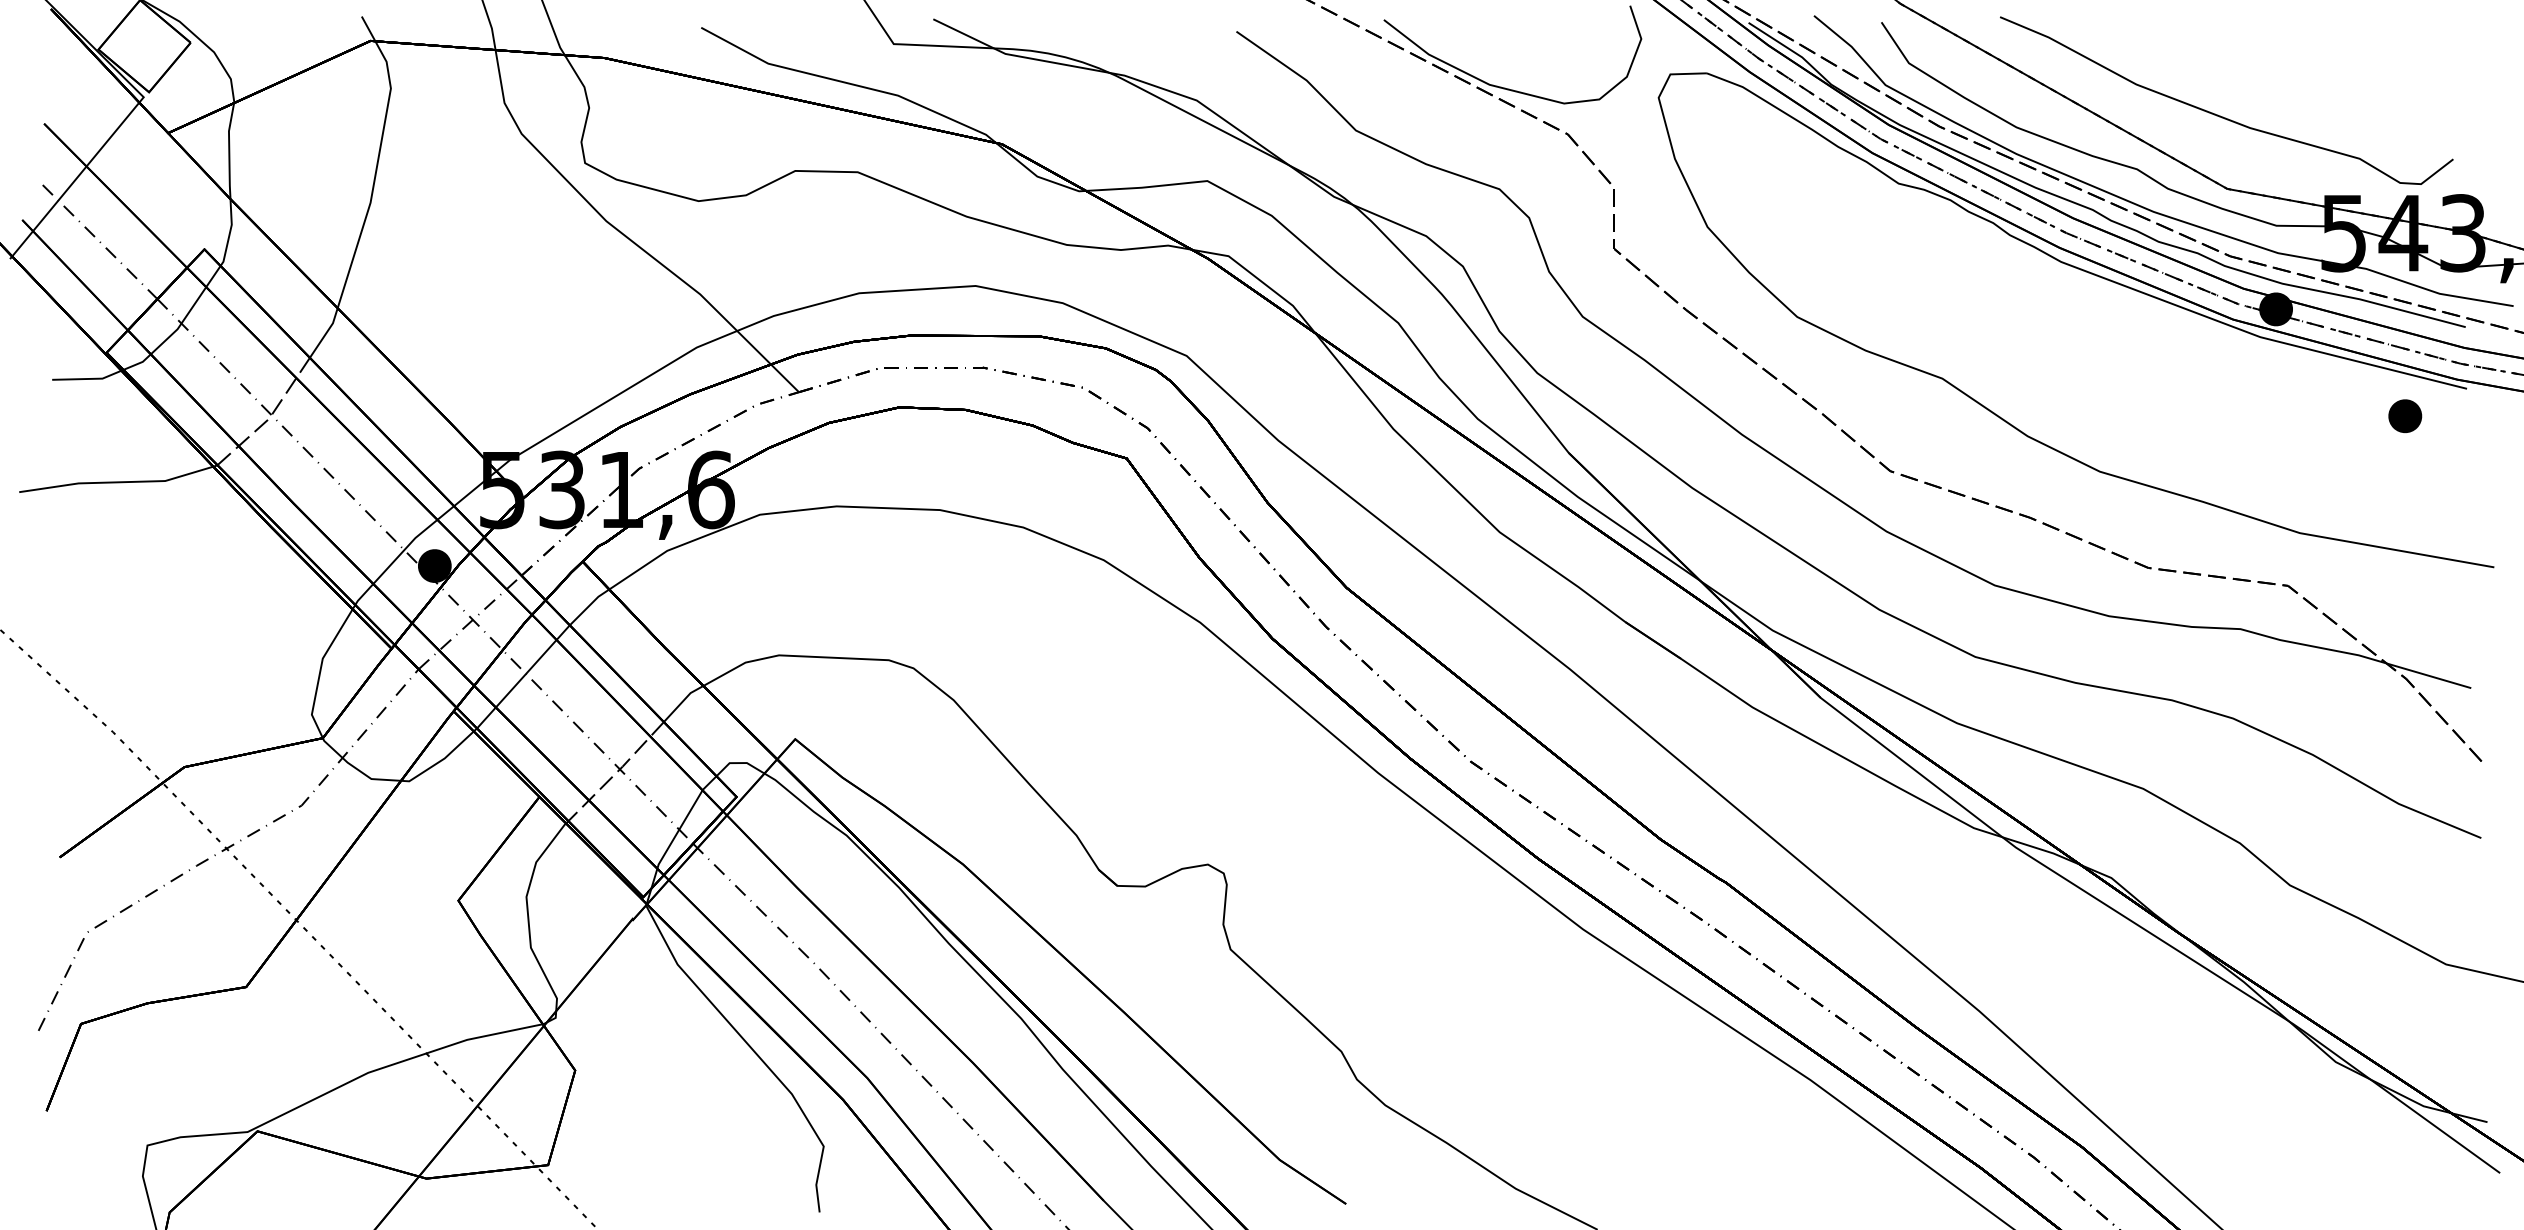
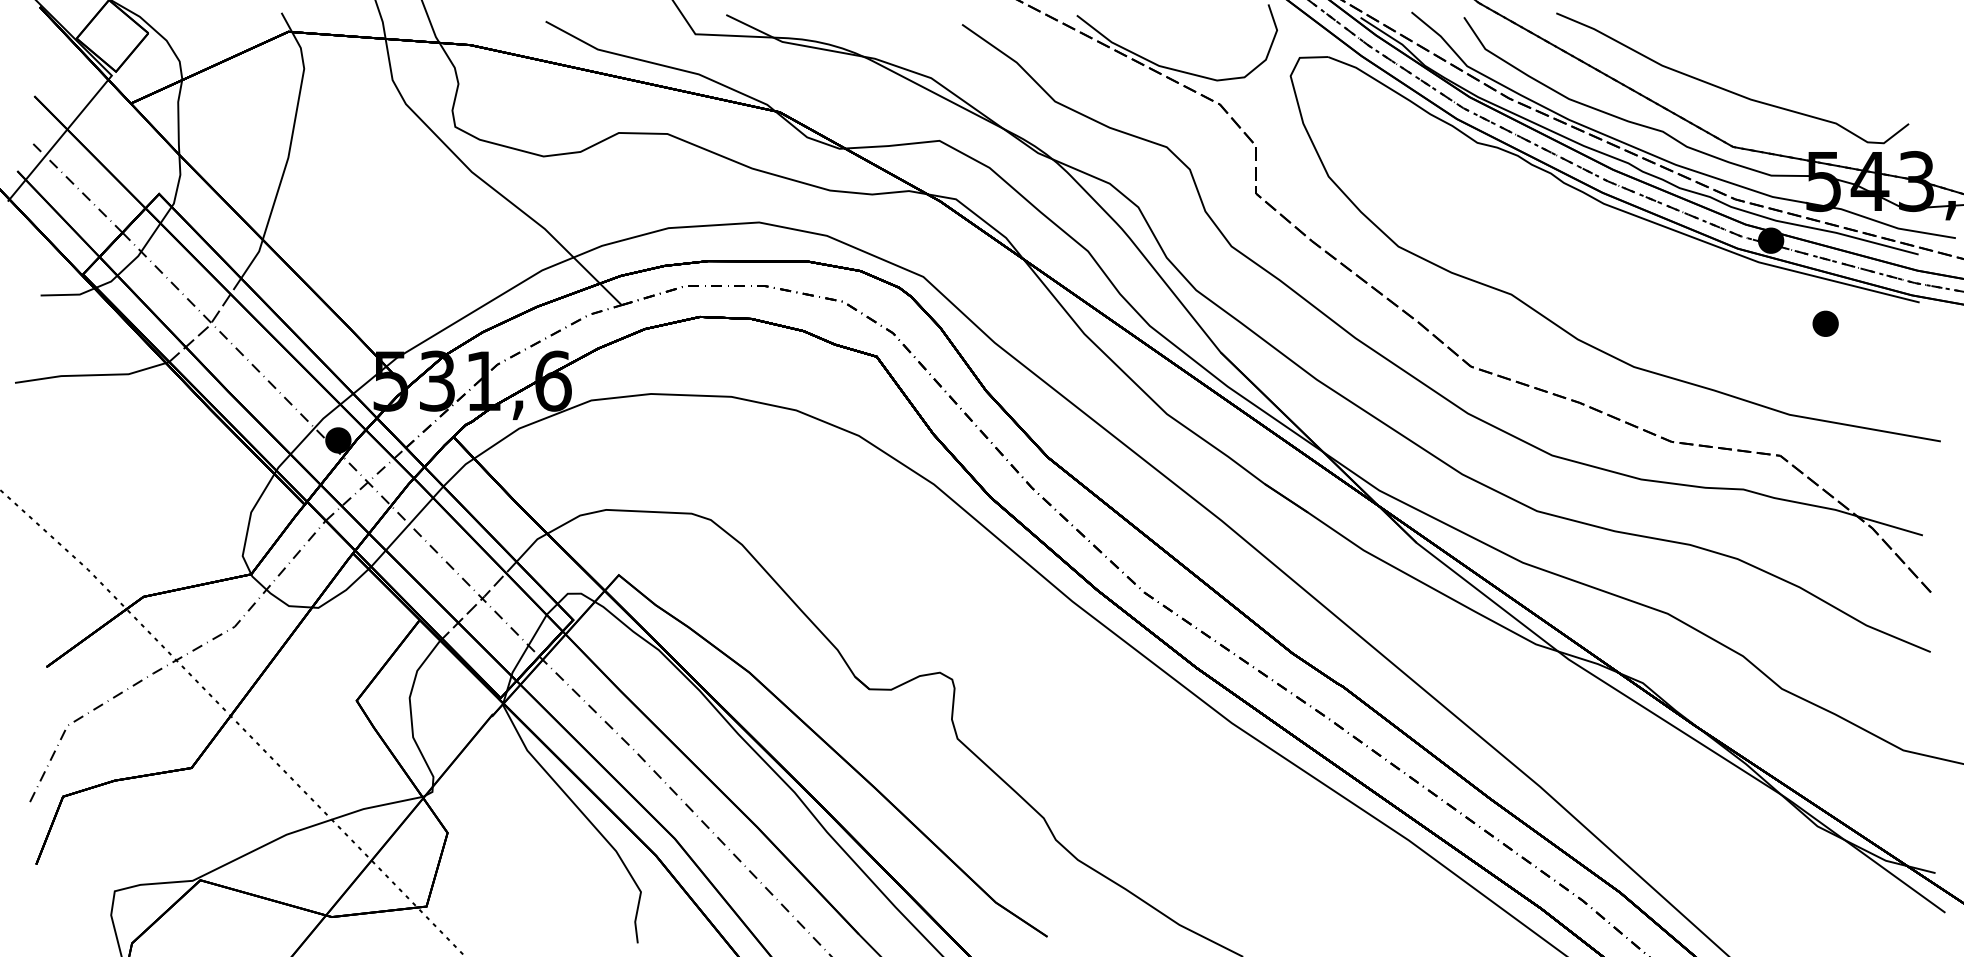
part: (2405, 415) -> (1825, 323), moved

